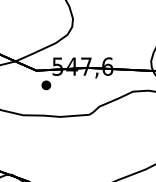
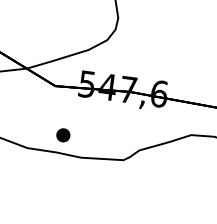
part: (46, 85) -> (63, 135), moved

